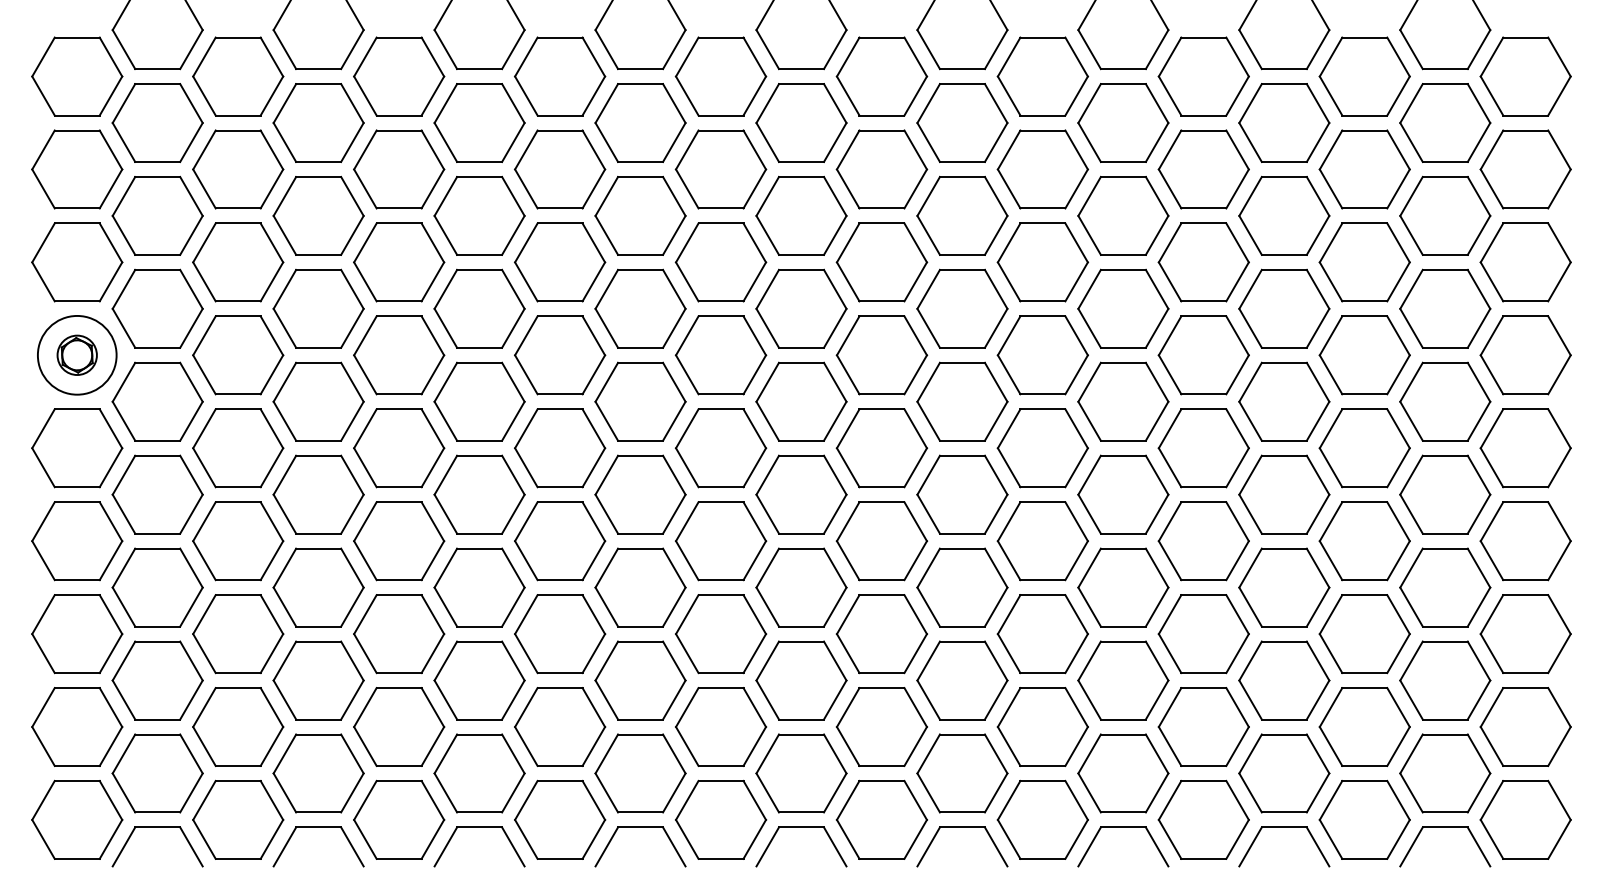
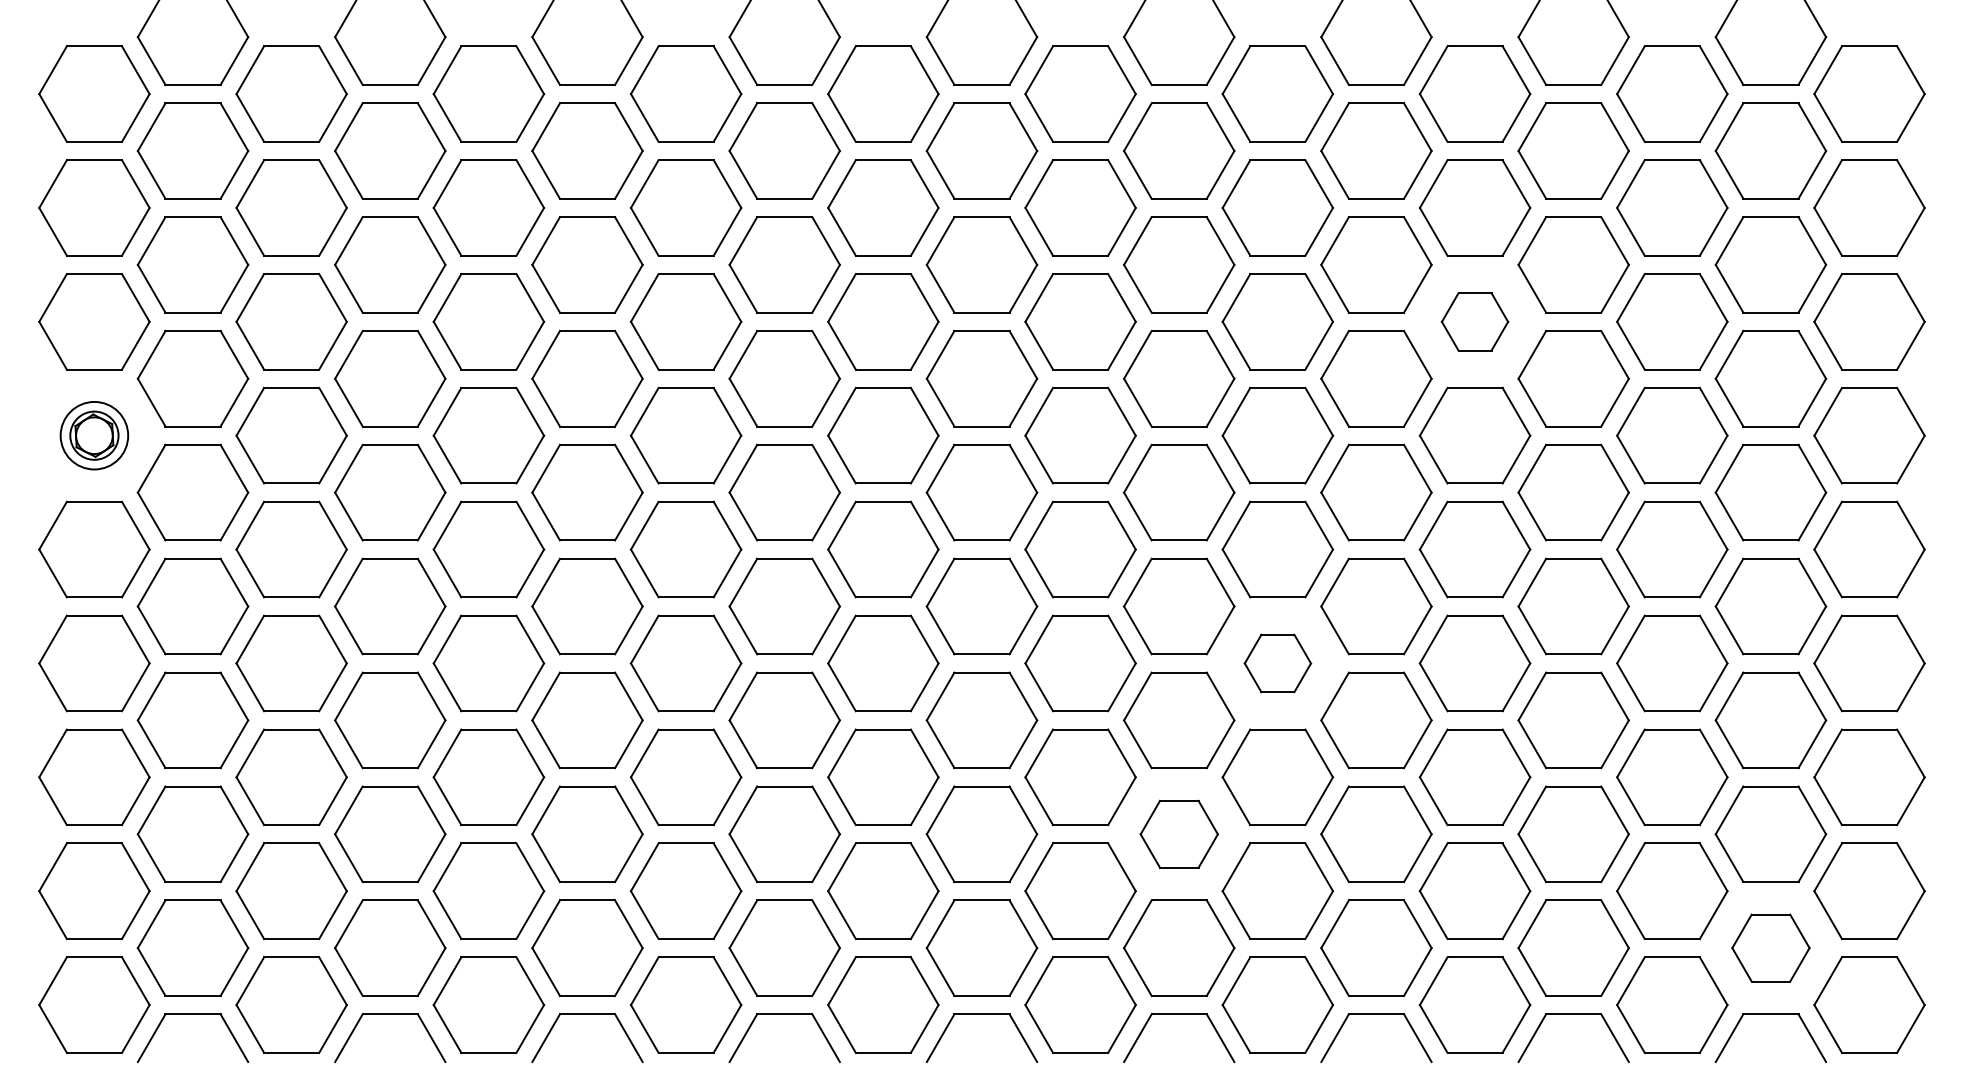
part: (1203, 262) -> (1474, 321), size x0.6
circle: (77, 355) -> (94, 435), size x0.7
part: (1042, 541) -> (1277, 663), size x0.6
part: (962, 680) -> (1179, 834), size x0.7
part: (1444, 772) -> (1770, 947), size x0.7

